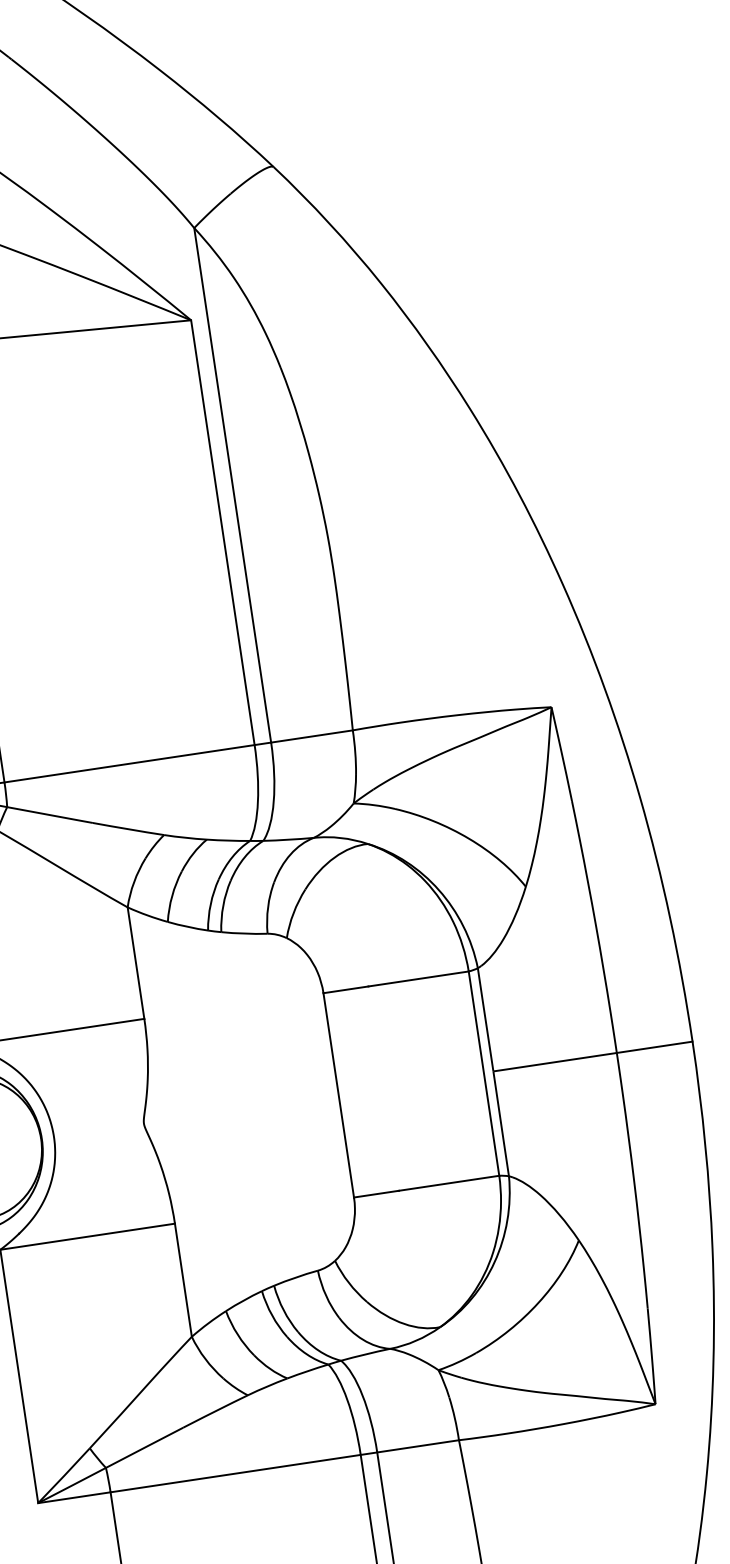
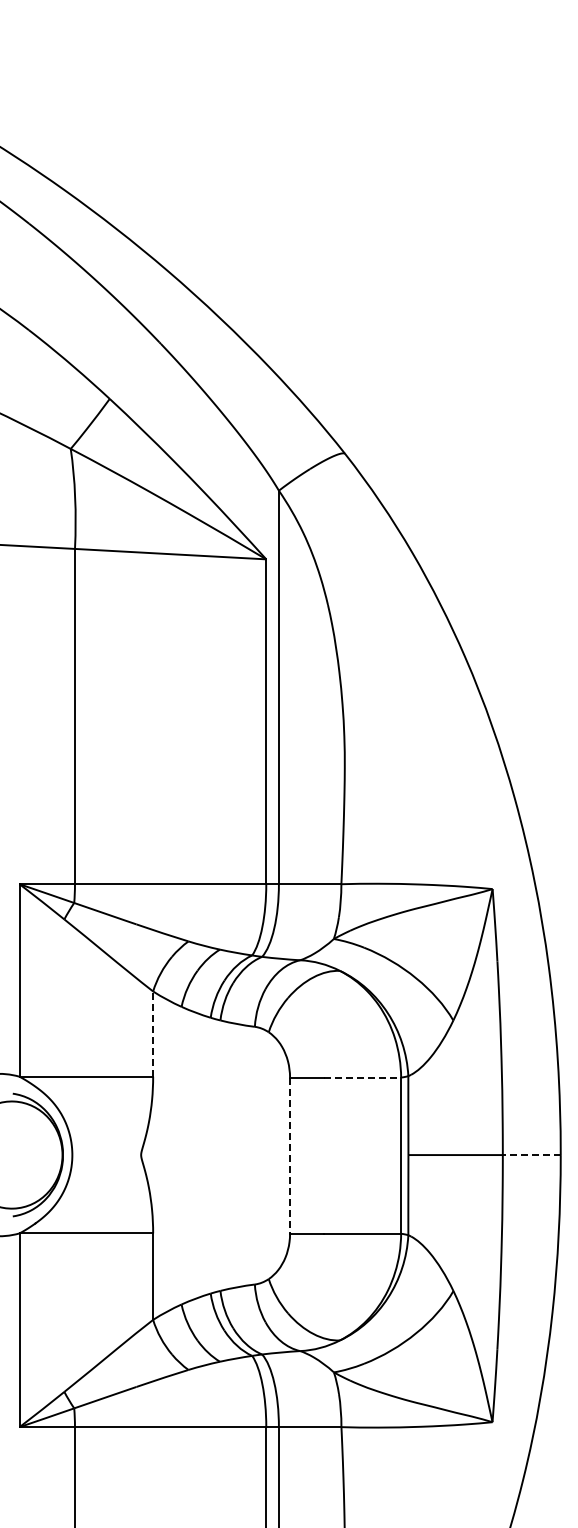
line: (136, 963) -> (153, 1034), solid -> dashed
line: (419, 978) -> (363, 1077), solid -> dashed
line: (654, 1047) -> (531, 1155), solid -> dashed
line: (339, 1096) -> (290, 1156), solid -> dashed

